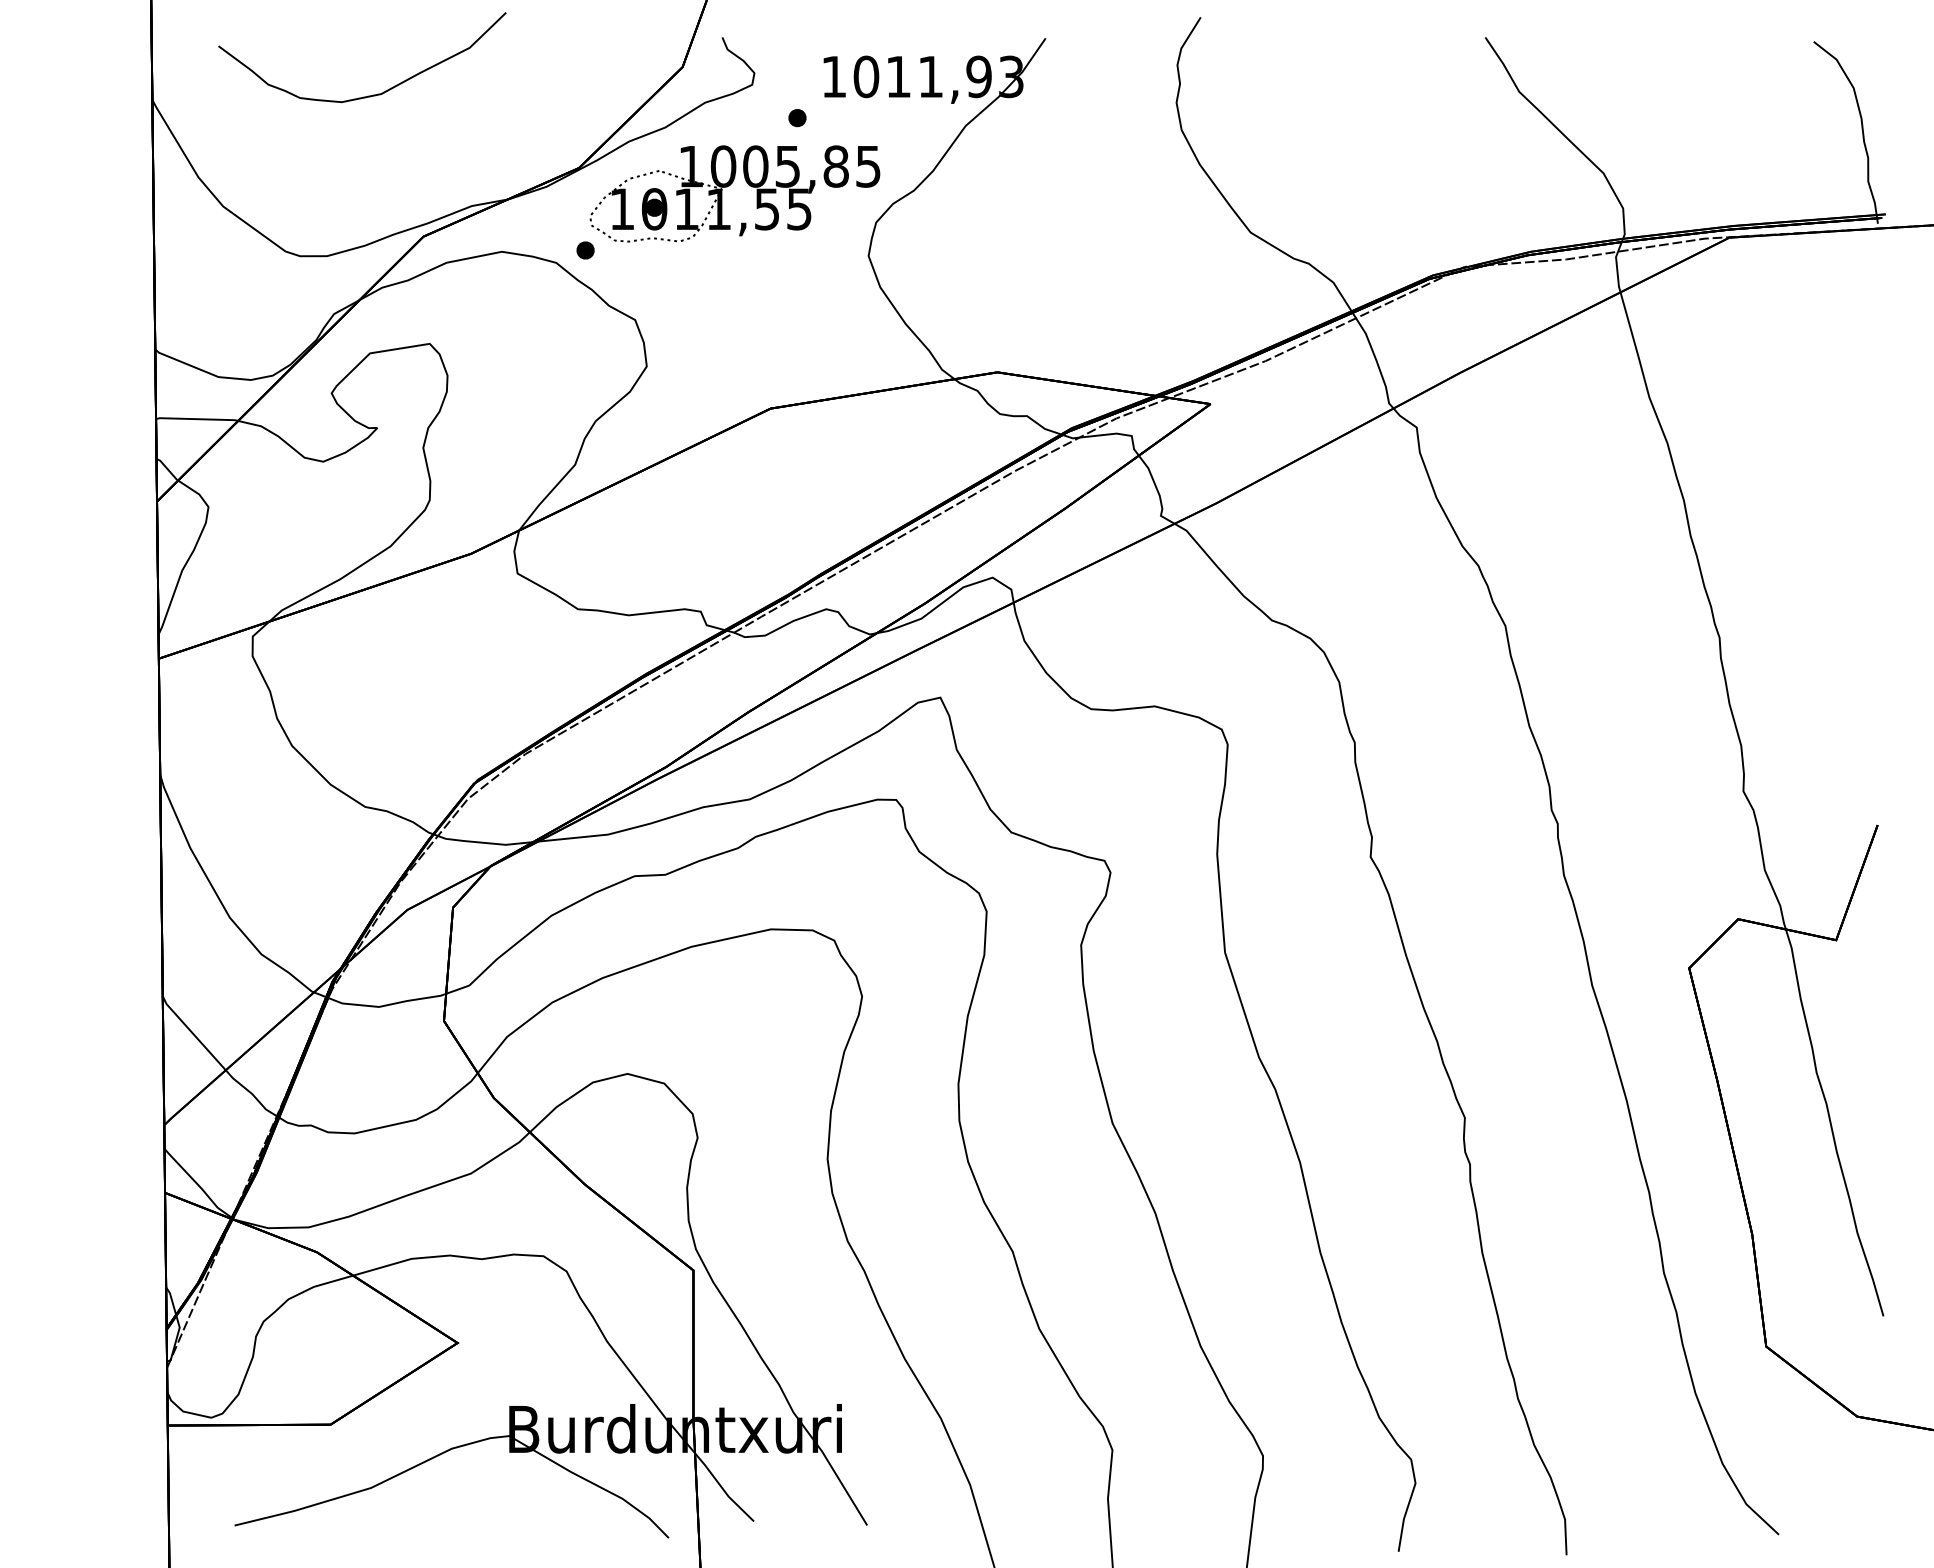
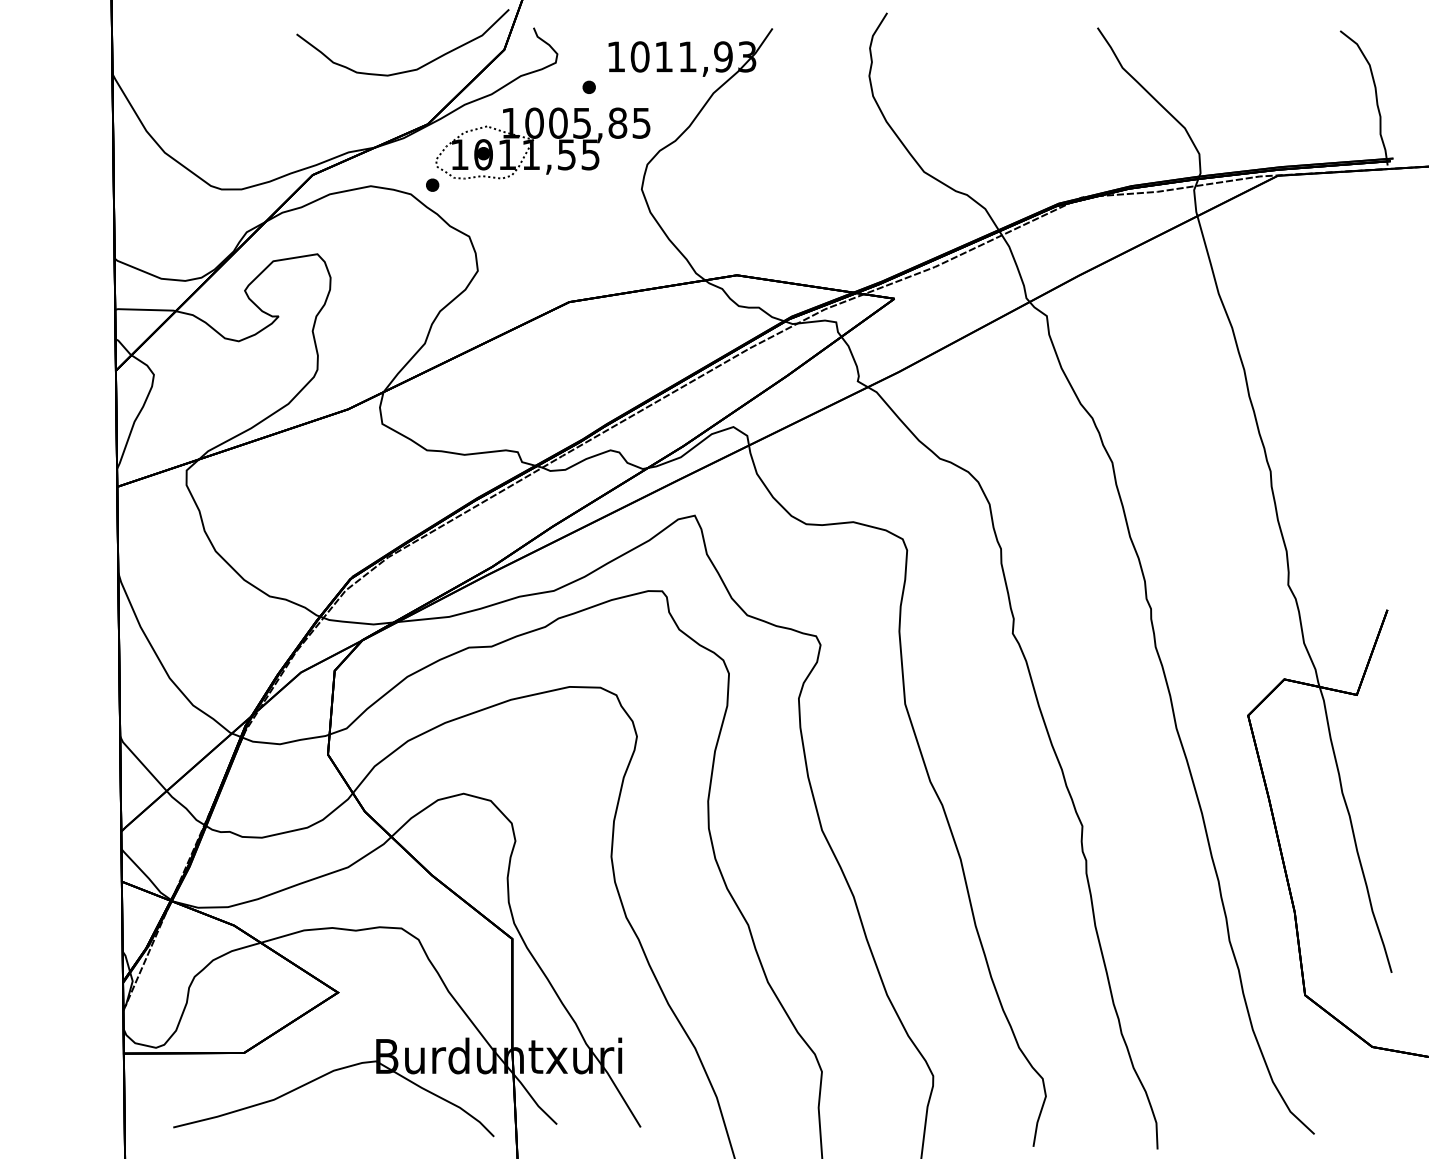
curve: (368, 95) -> (407, 70), moved

